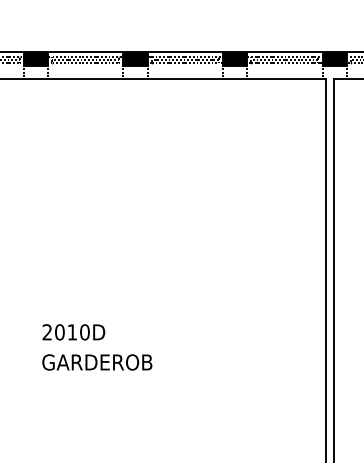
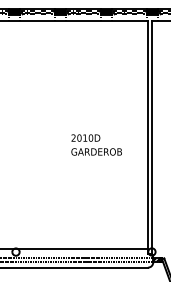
text: (96, 346) -> (96, 144), moved

